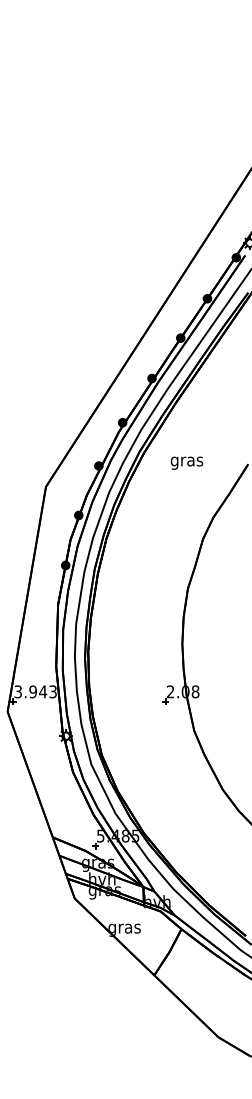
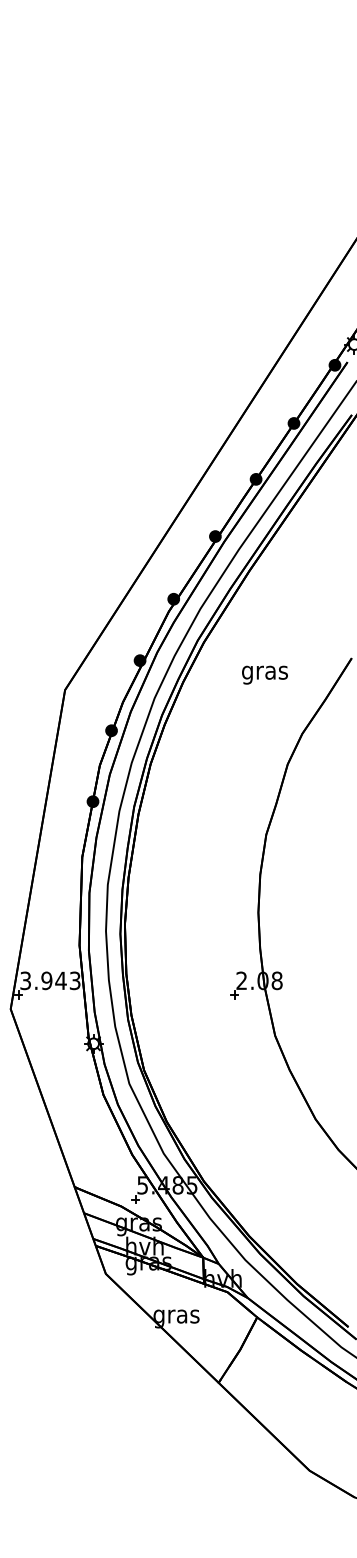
text: (186, 462) -> (264, 674), moved

